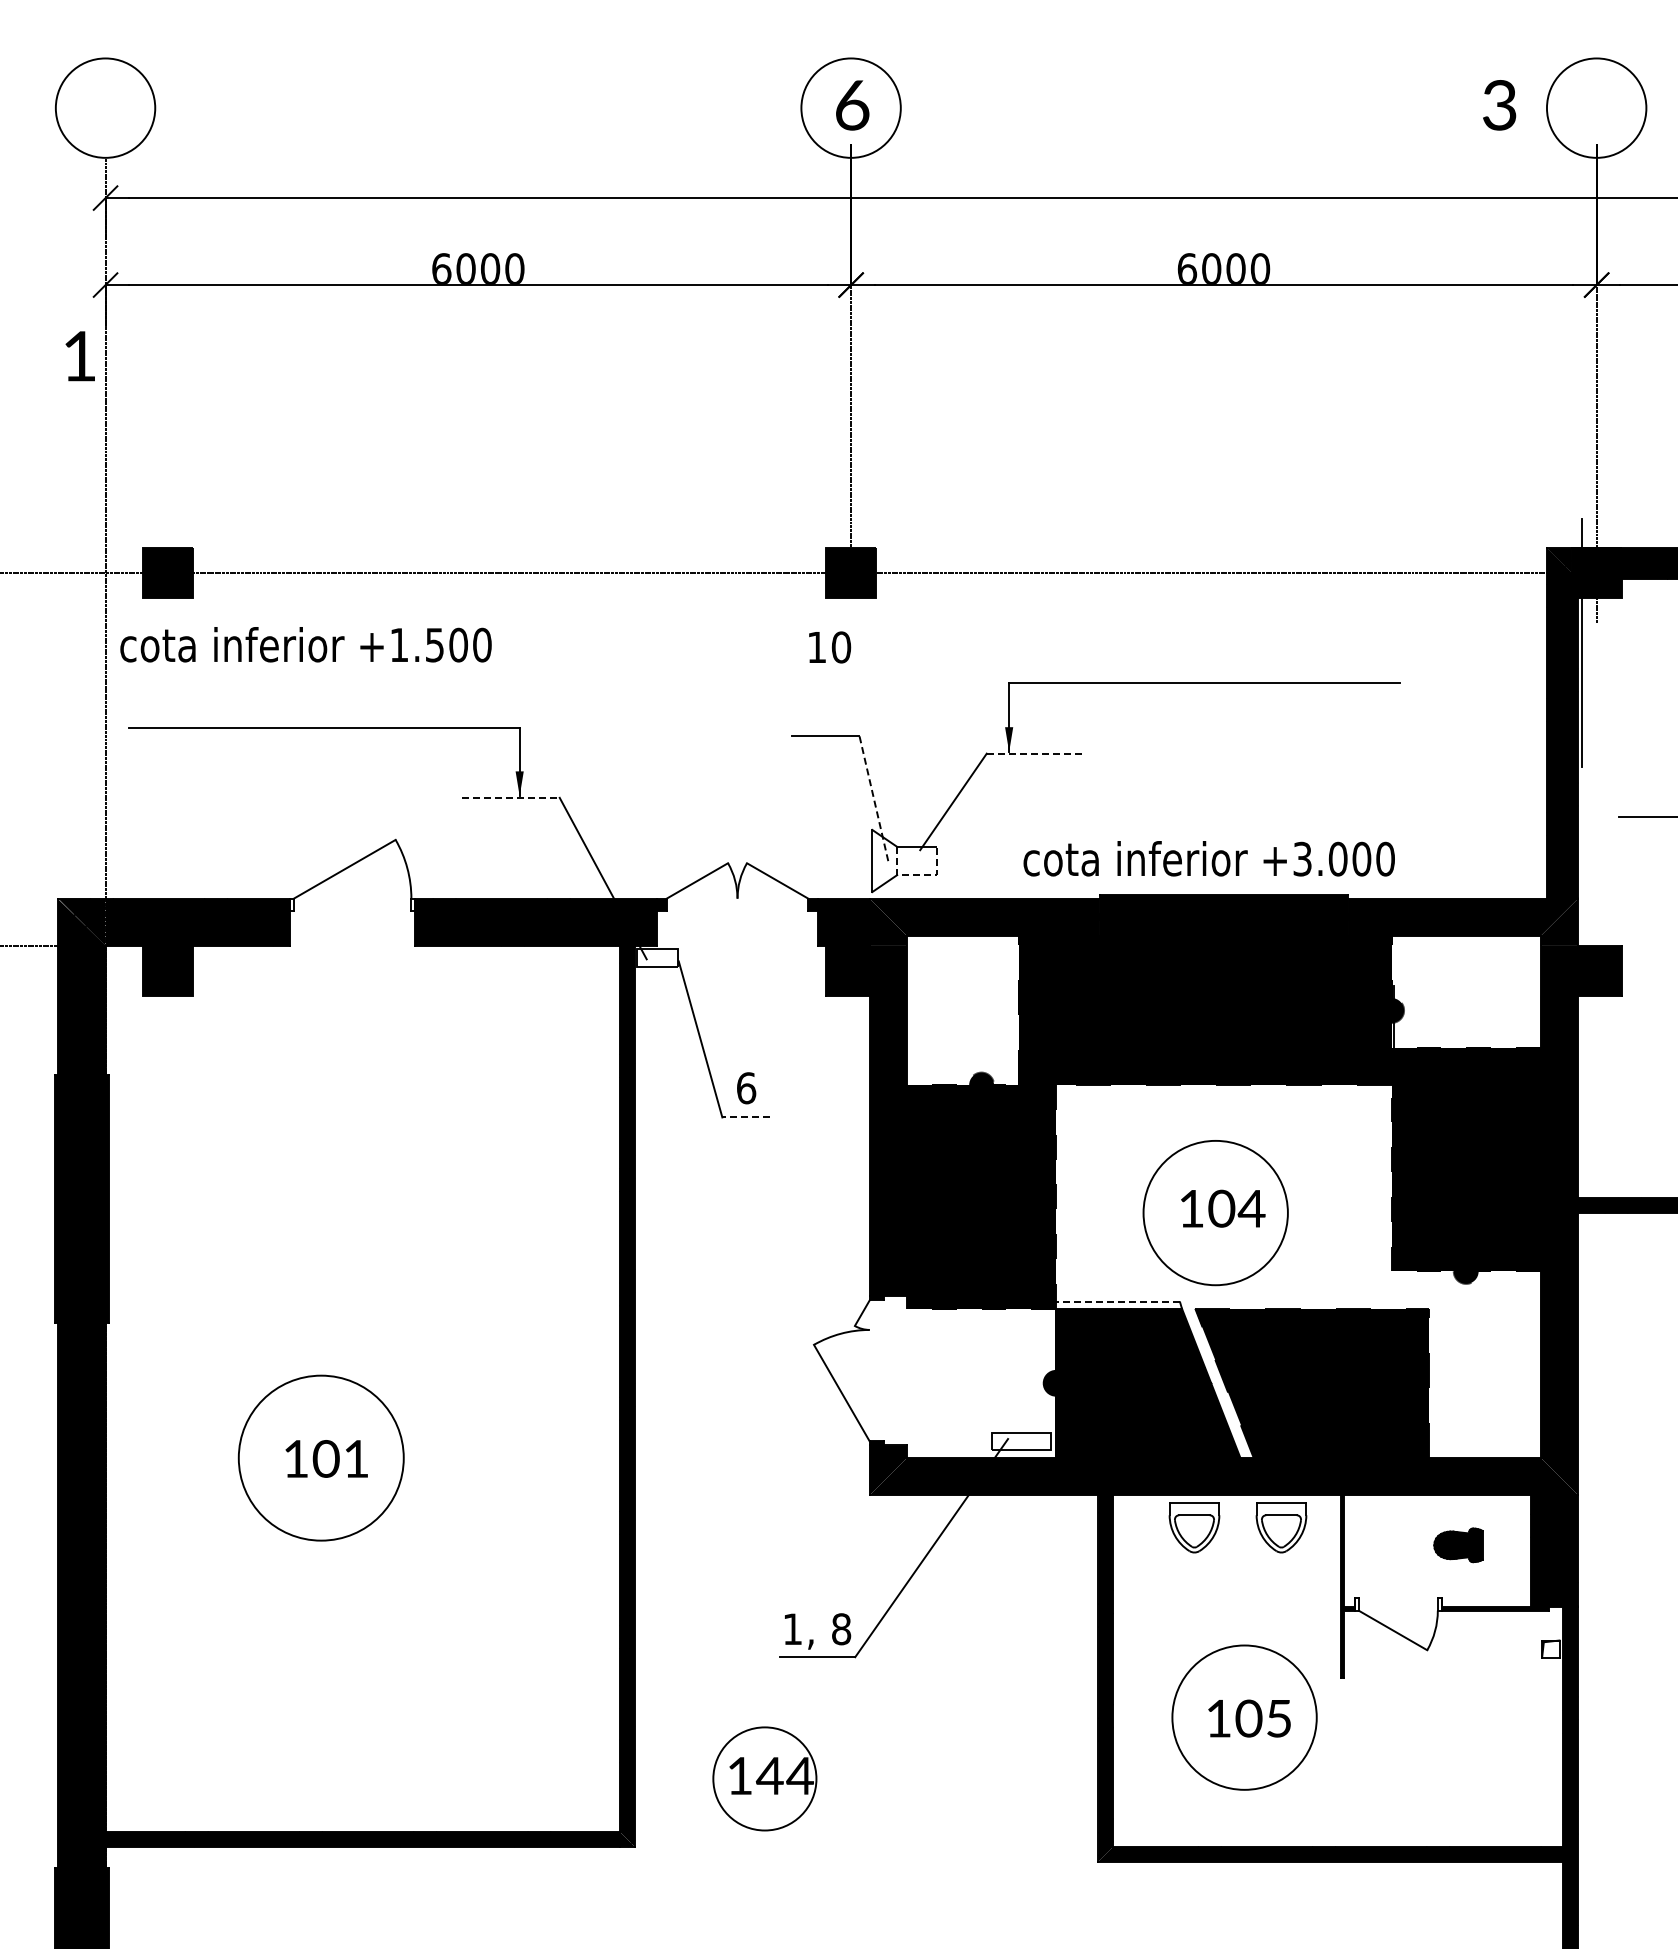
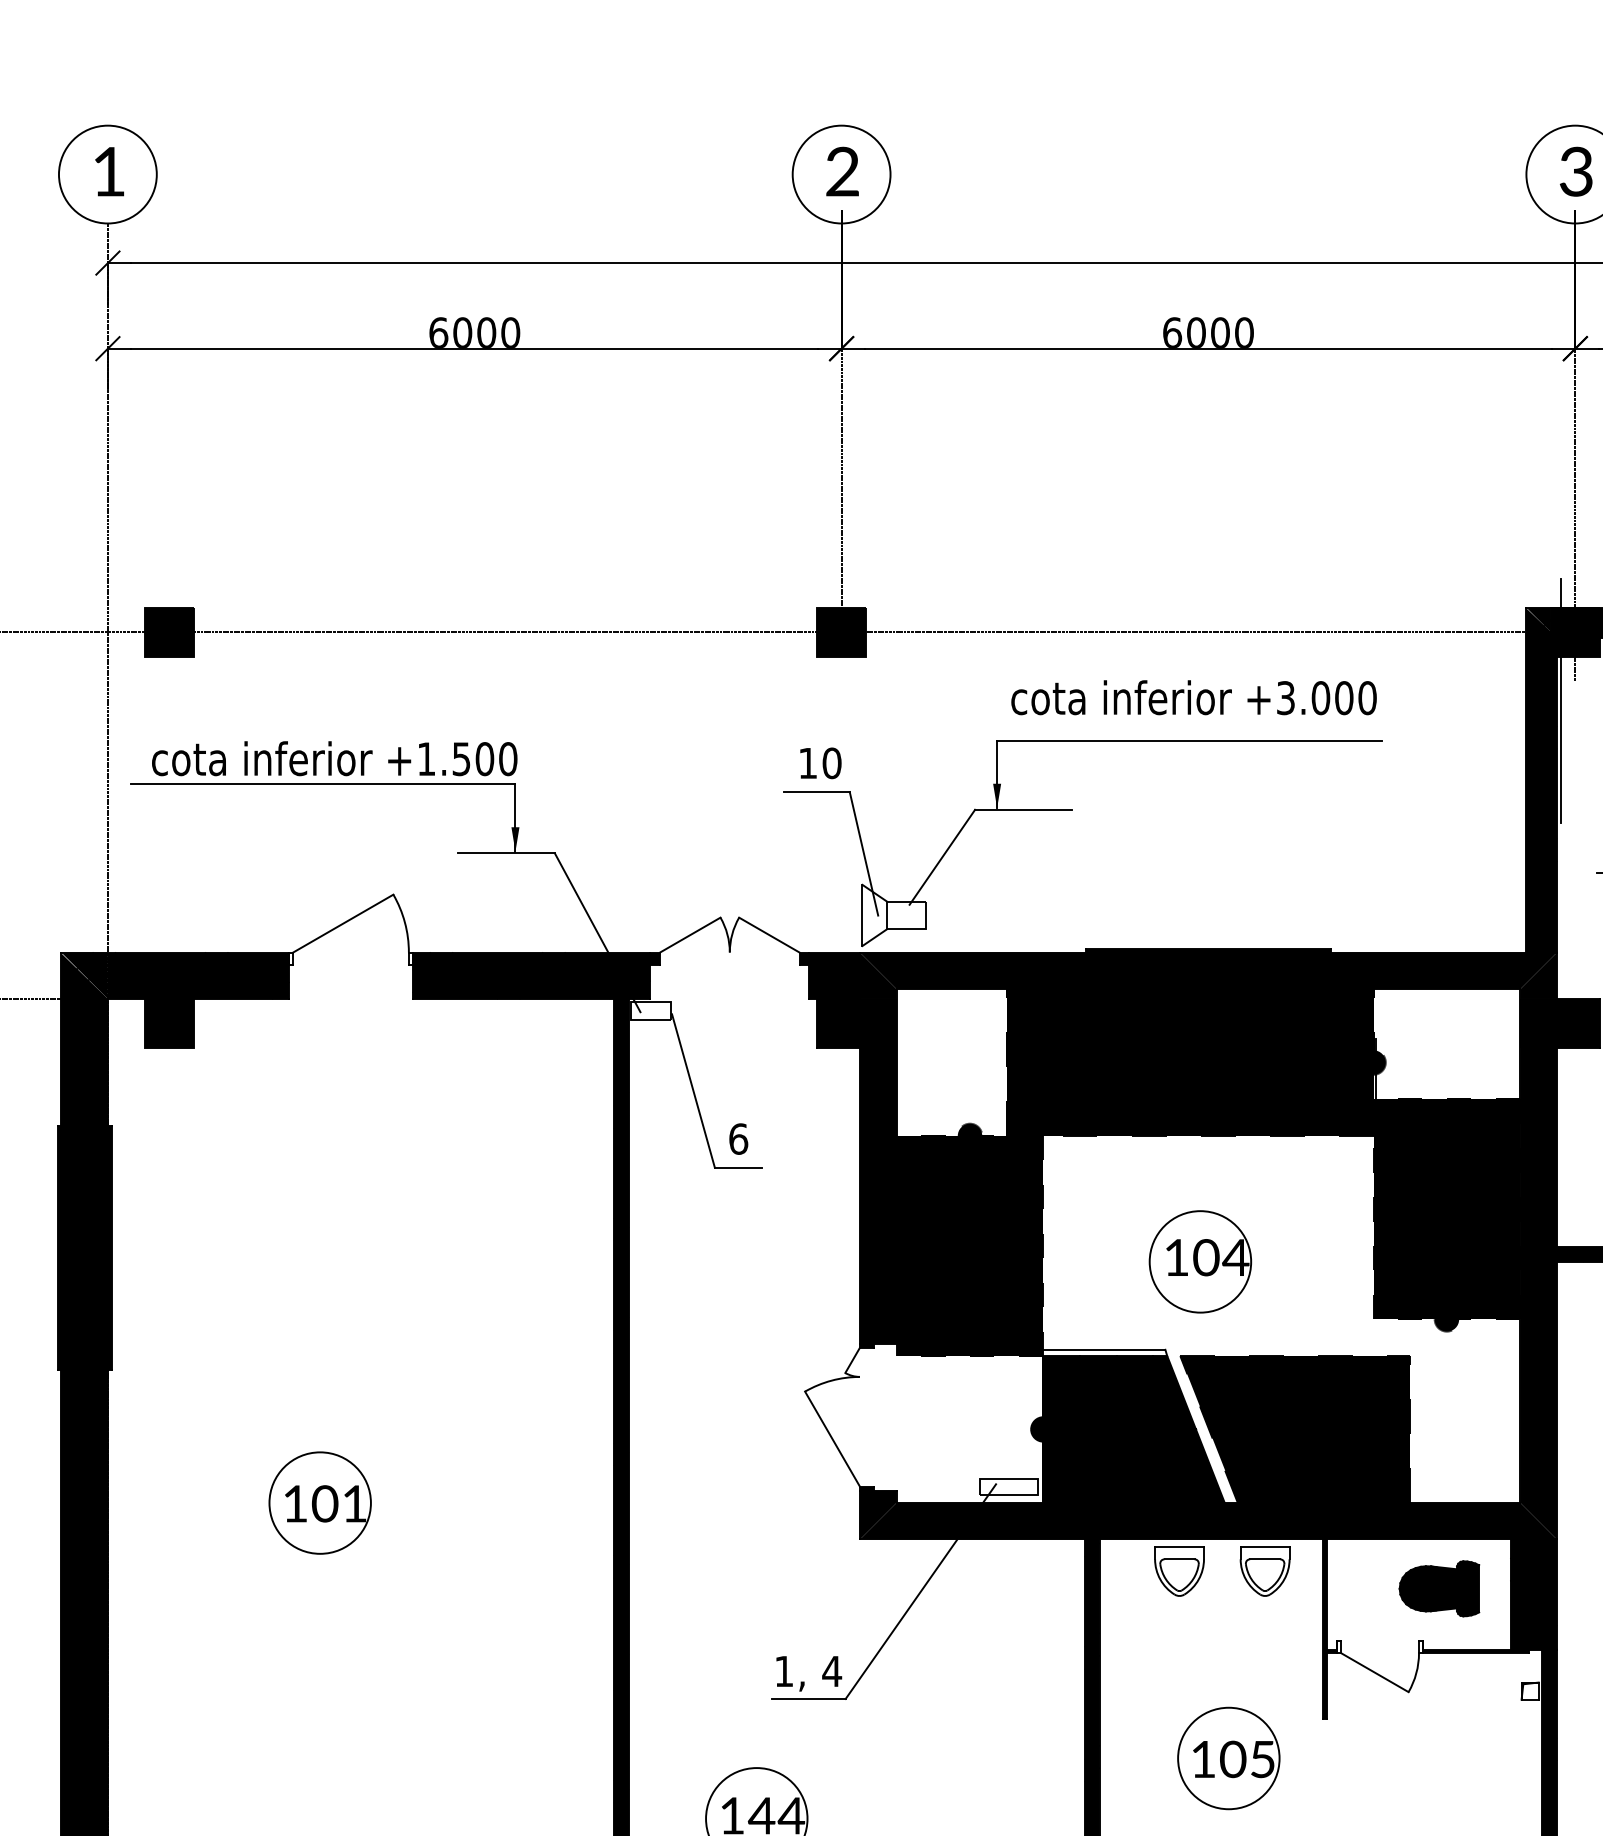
text: (852, 105) -> (842, 171), 6 -> 2
text: (1499, 105) -> (1576, 171), moved
text: (79, 356) -> (108, 171), moved
text: (305, 644) -> (334, 758), moved
text: (830, 647) -> (821, 763), moved
line: (1036, 753) -> (1024, 809), dashed -> solid
line: (511, 797) -> (507, 852), dashed -> solid
line: (873, 797) -> (863, 852), dashed -> solid
text: (1208, 858) -> (1193, 697), moved
line: (917, 875) -> (906, 929), dashed -> solid
line: (745, 1117) -> (737, 1167), dashed -> solid
circle: (1215, 1212) -> (1200, 1261), size x0.71
line: (1116, 1302) -> (1102, 1349), dashed -> solid
circle: (320, 1457) -> (319, 1502), size x0.62
part: (1458, 1545) -> (1439, 1589), size x1.67
text: (841, 1629) -> (832, 1671), 8 -> 4
circle: (1244, 1717) -> (1228, 1758), size x0.71

